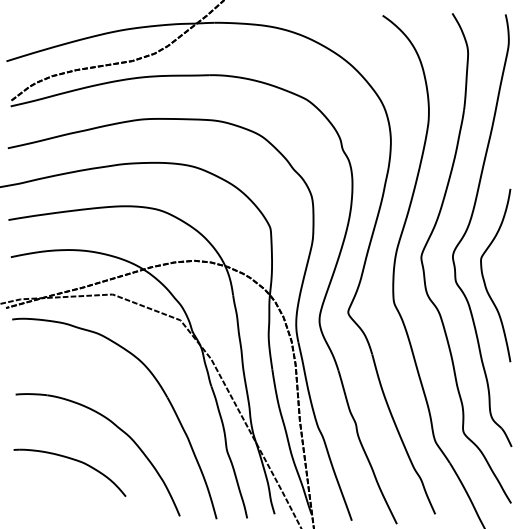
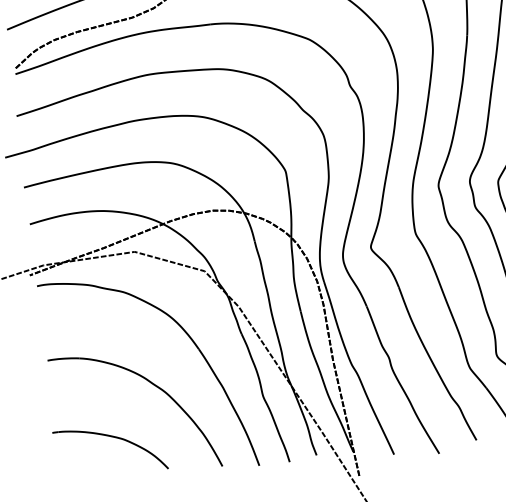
part: (73, 460) -> (112, 437), moved

